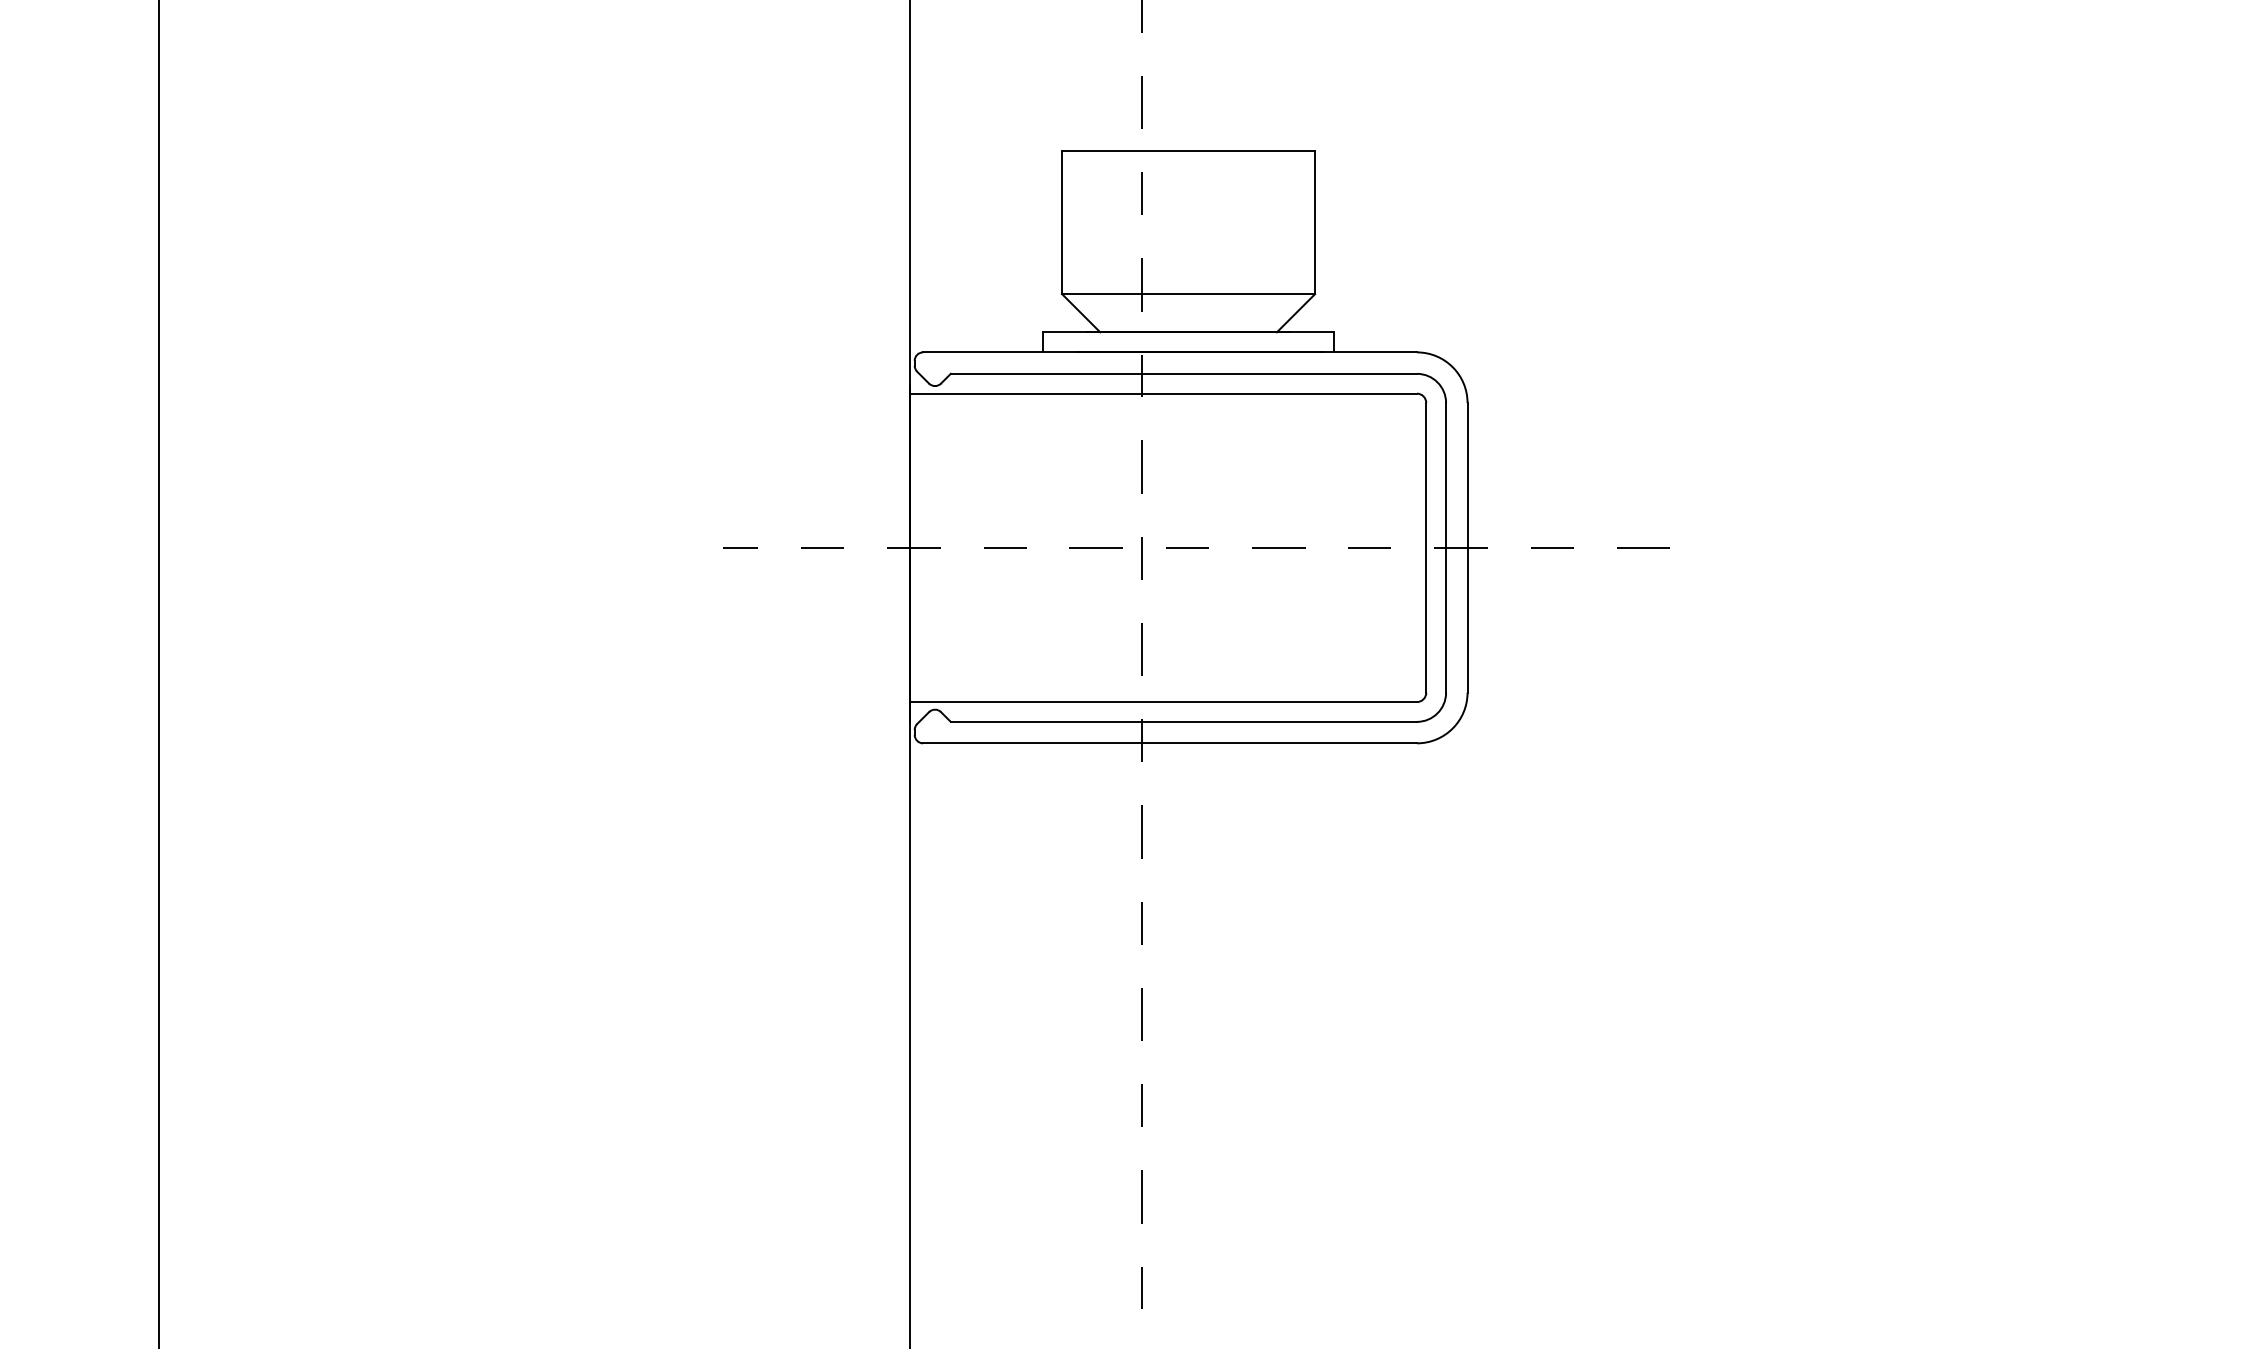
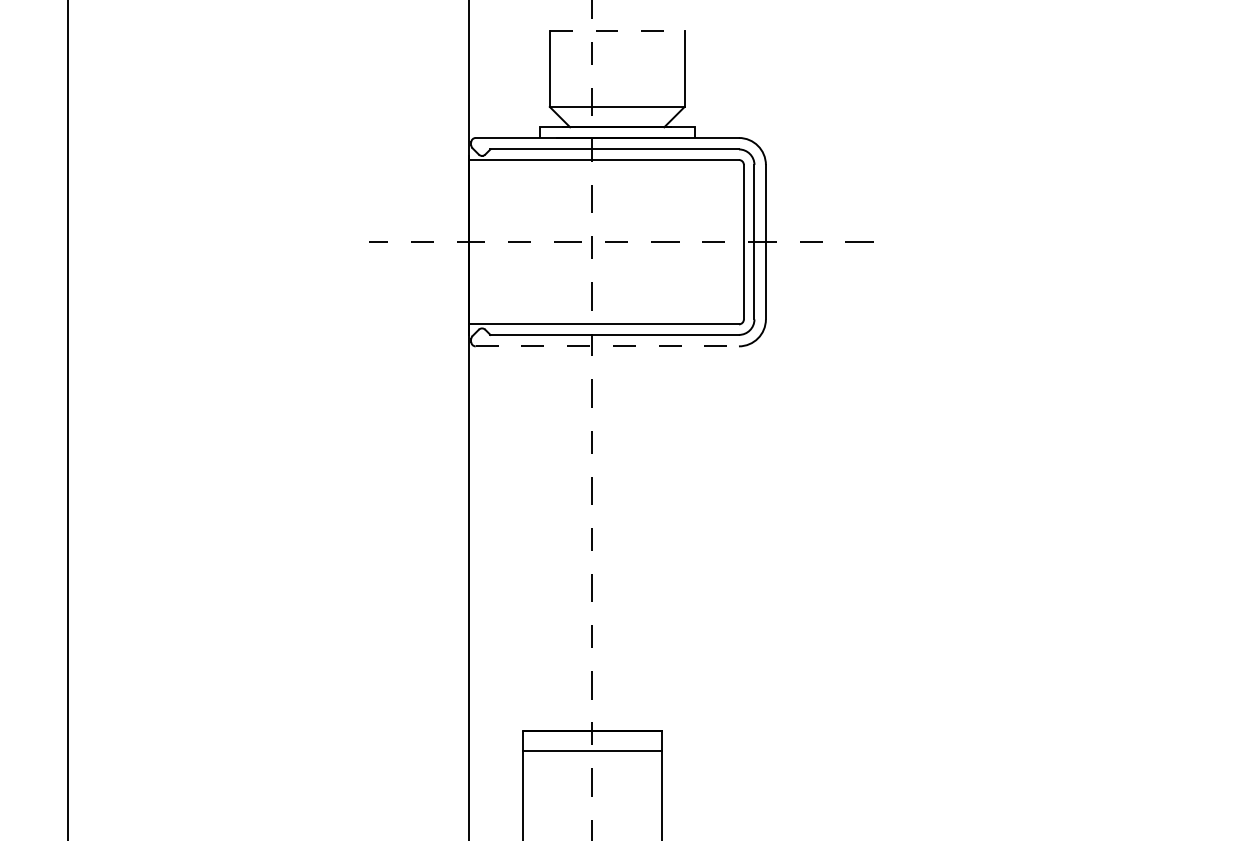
line: (1189, 150) -> (617, 30), solid -> dashed
line: (1170, 743) -> (607, 346), solid -> dashed

